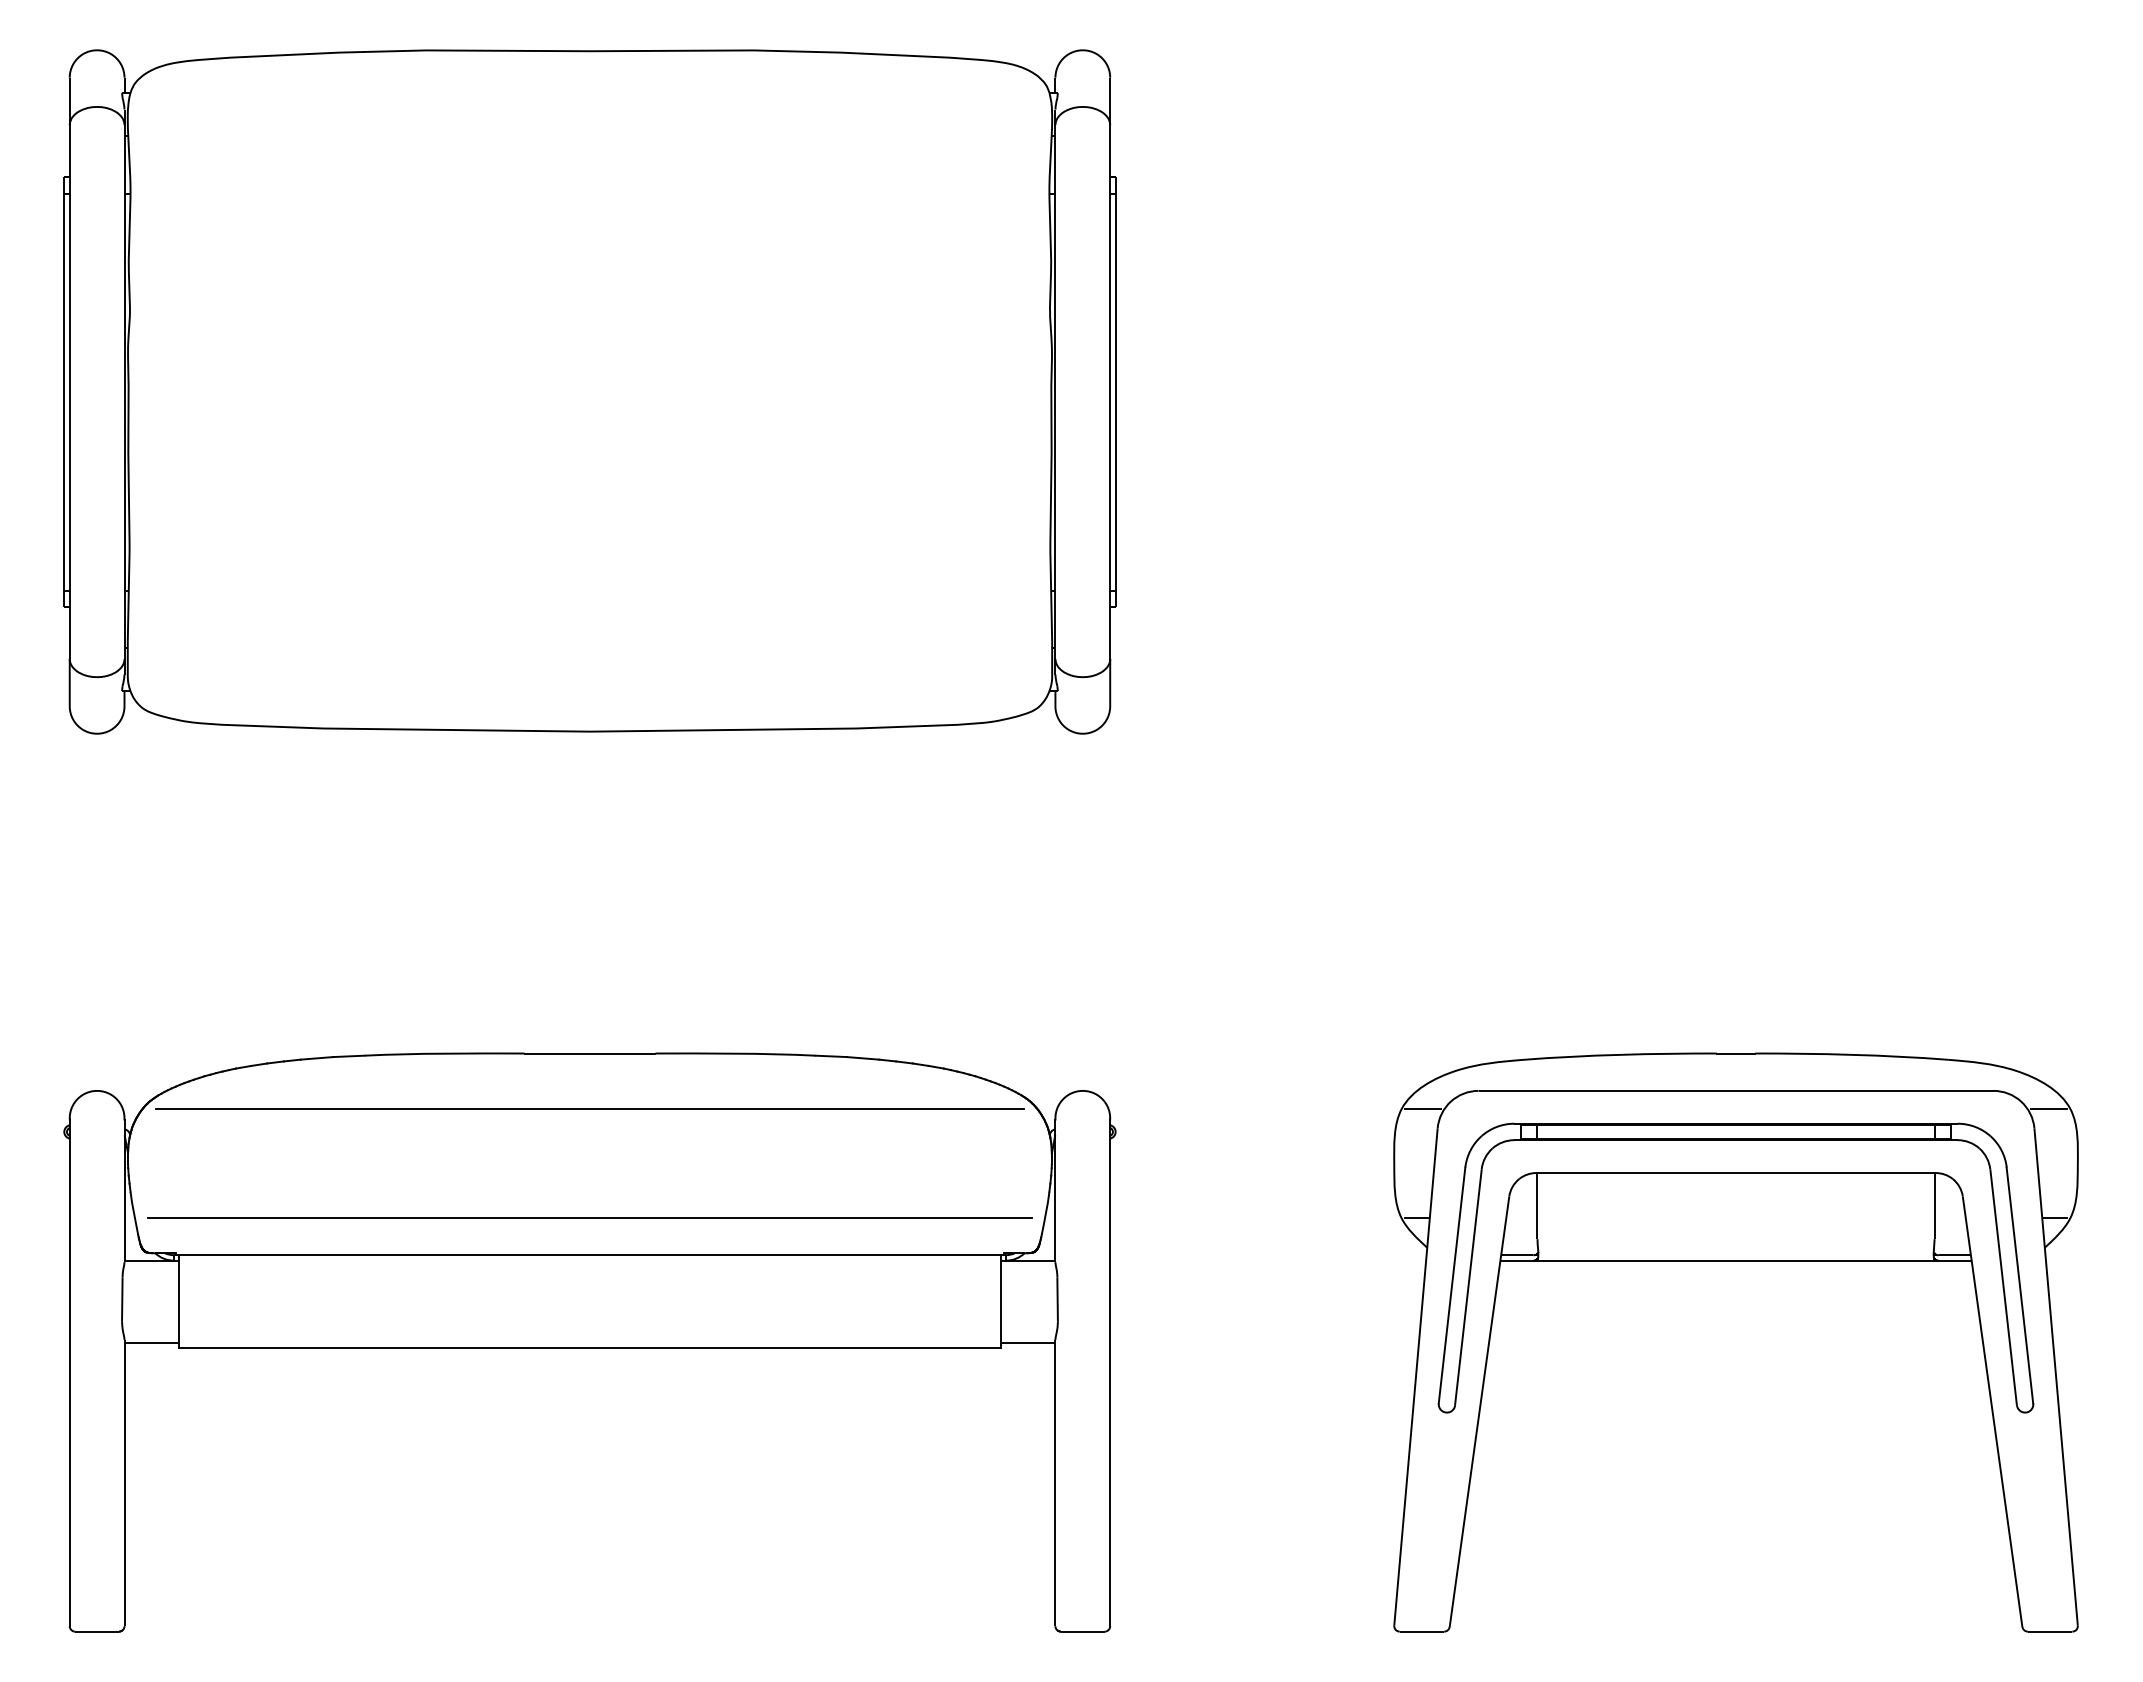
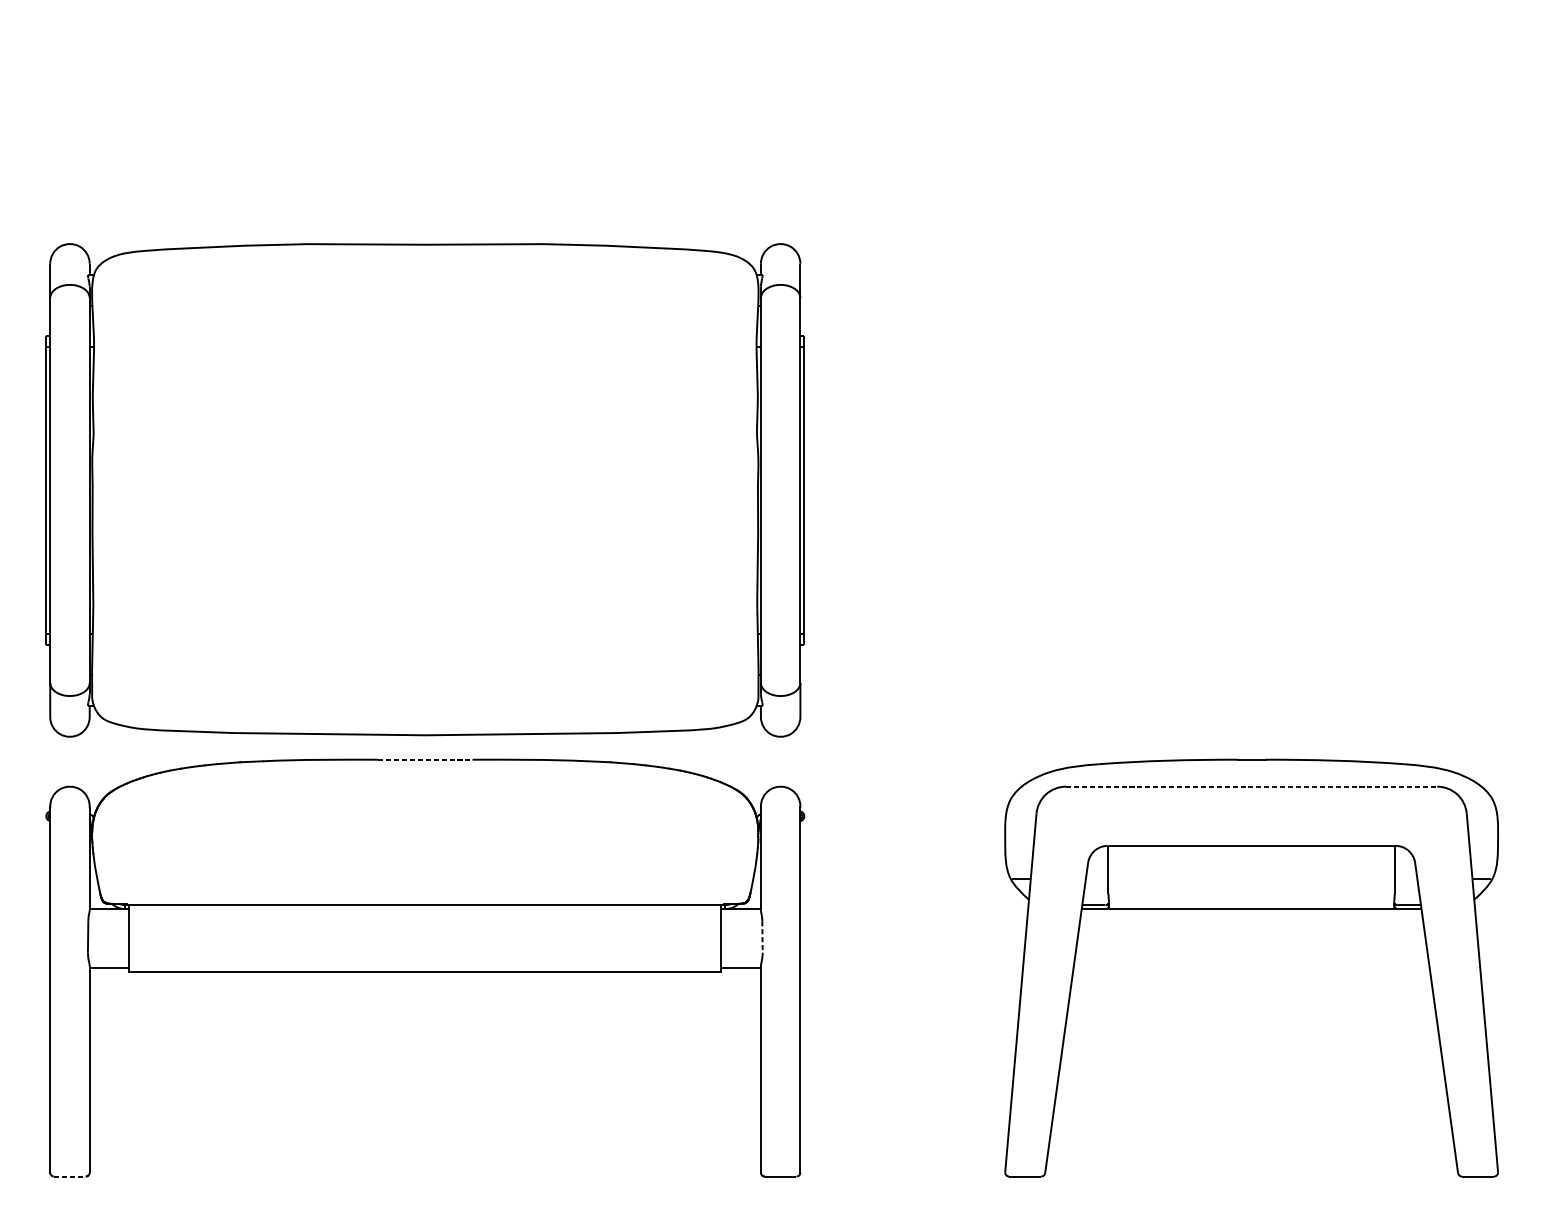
part: (589, 391) -> (424, 490), moved
line: (590, 1053) -> (425, 759), solid -> dashed
line: (1735, 1090) -> (1251, 786), solid -> dashed
line: (589, 1108) -> (424, 799), removed
line: (1422, 1108) -> (1025, 799), removed
line: (2048, 1108) -> (1476, 799), removed
part: (1735, 1140) -> (1251, 822), removed
line: (589, 1218) -> (424, 878), removed
line: (1057, 1299) -> (762, 937), solid -> dashed
line: (97, 1631) -> (70, 1176), solid -> dashed

